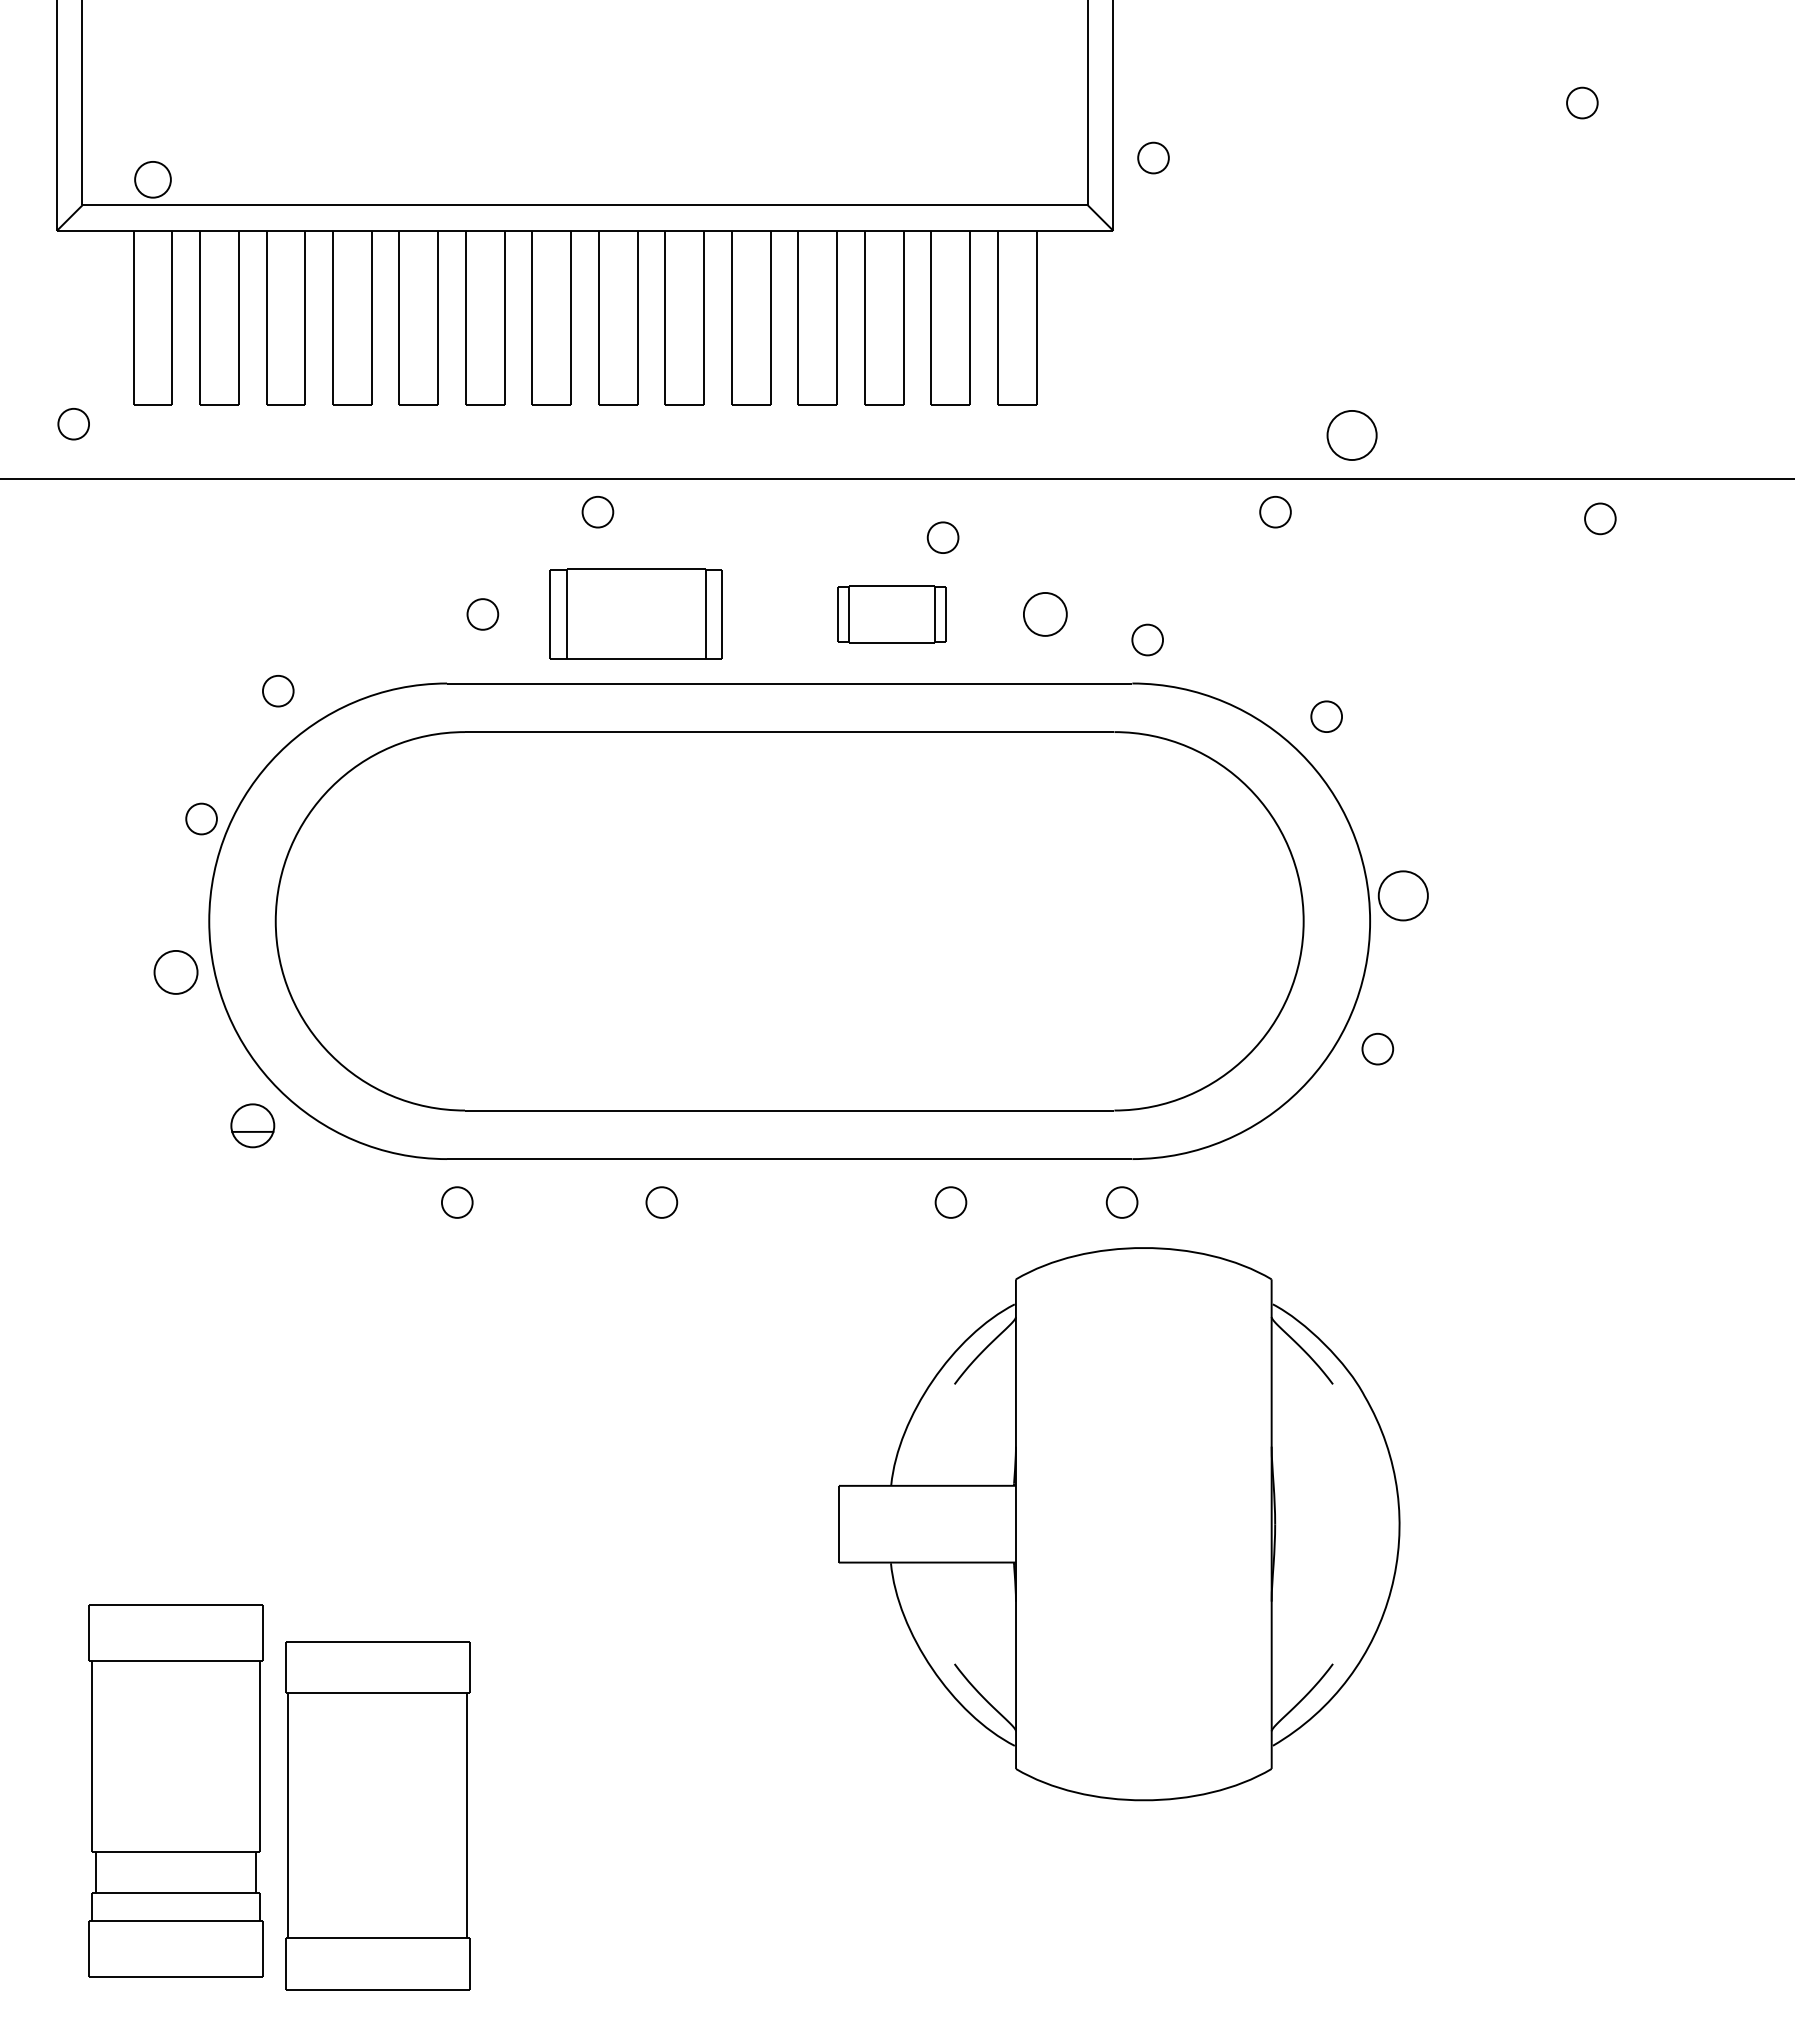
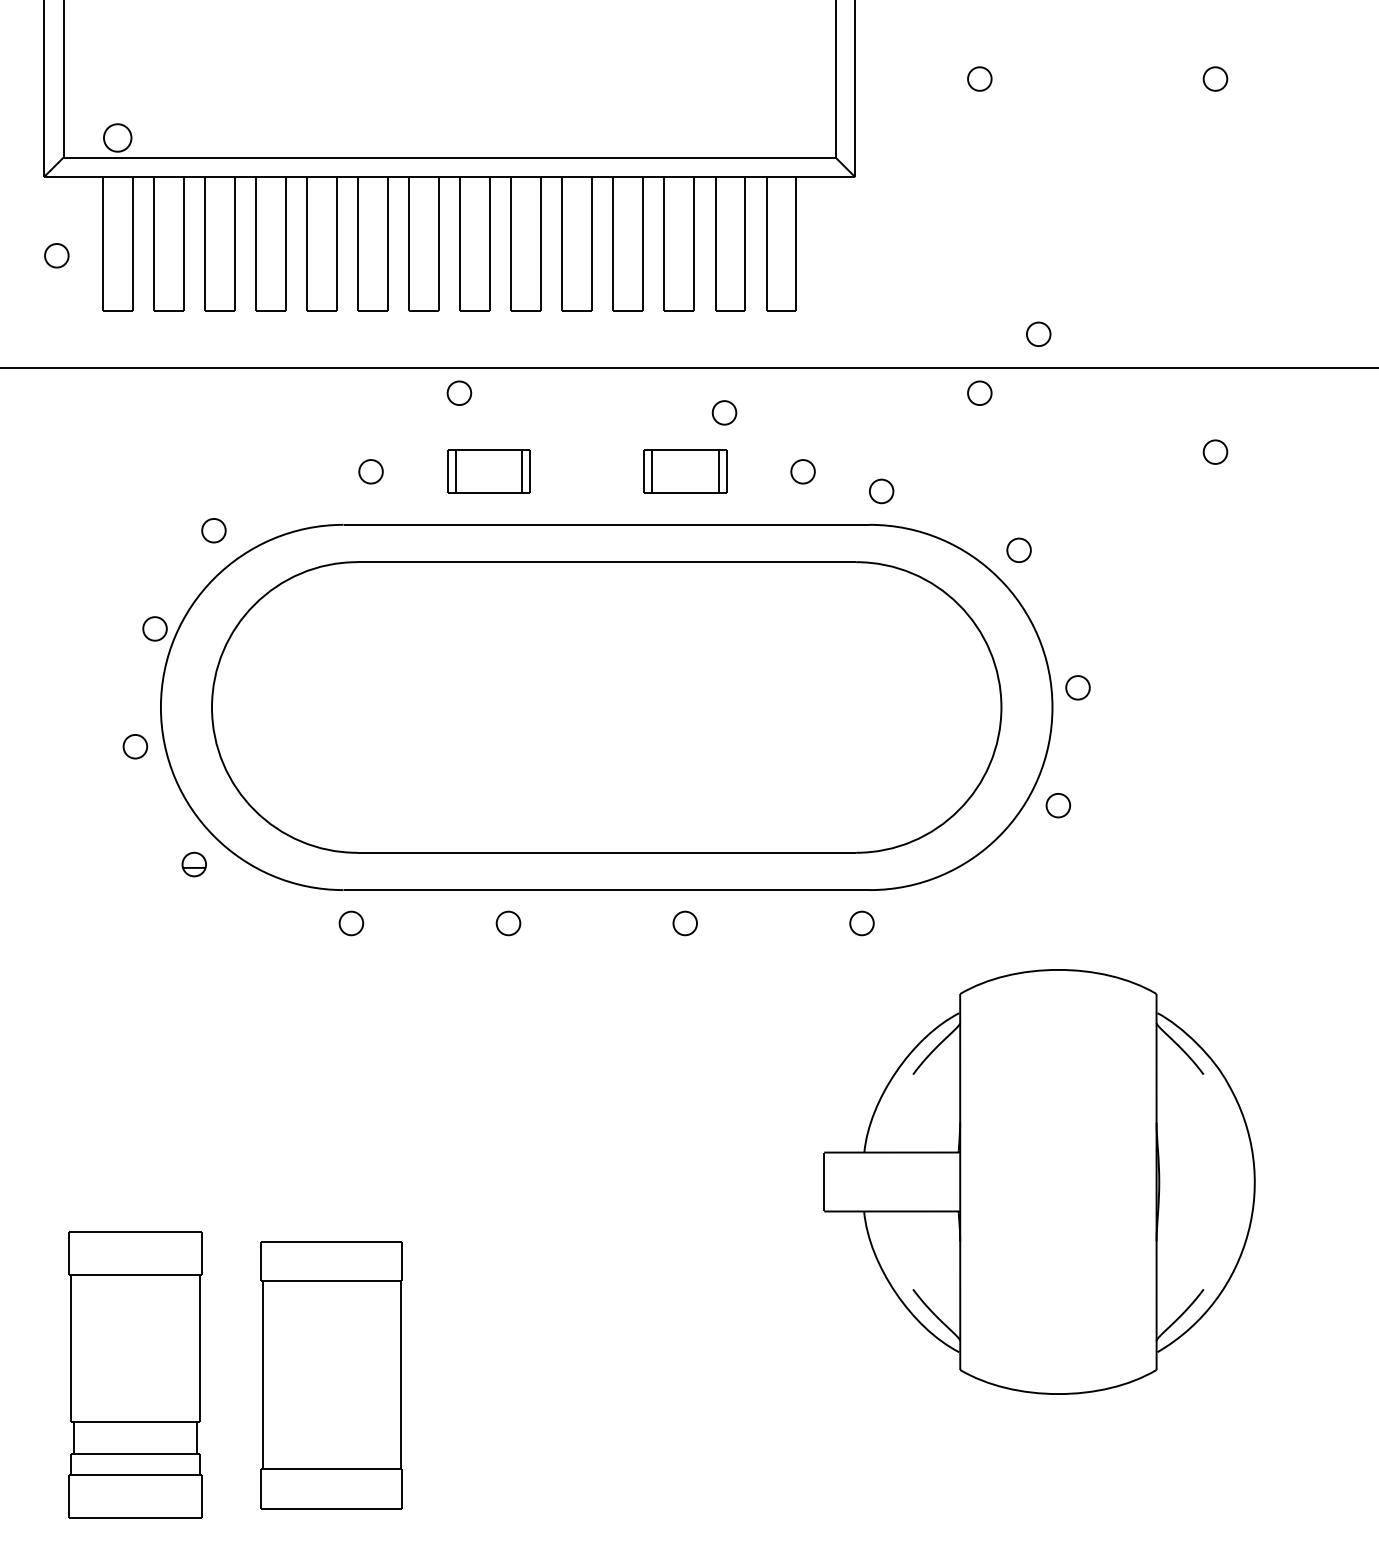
part: (1153, 157) -> (979, 78), moved
part: (73, 424) -> (56, 256), moved
part: (1352, 435) -> (1038, 334), size x0.62
part: (1600, 518) -> (1215, 451), moved
part: (636, 614) -> (489, 471), size x0.62
part: (1045, 614) -> (803, 471), size x0.71
part: (1403, 895) -> (1078, 687), size x0.62
part: (175, 972) -> (135, 746), size x0.71
part: (252, 1125) -> (194, 864), size x0.71
part: (950, 1202) -> (684, 923), moved
part: (1119, 1524) -> (1039, 1182), moved
part: (377, 1815) -> (331, 1375), moved

